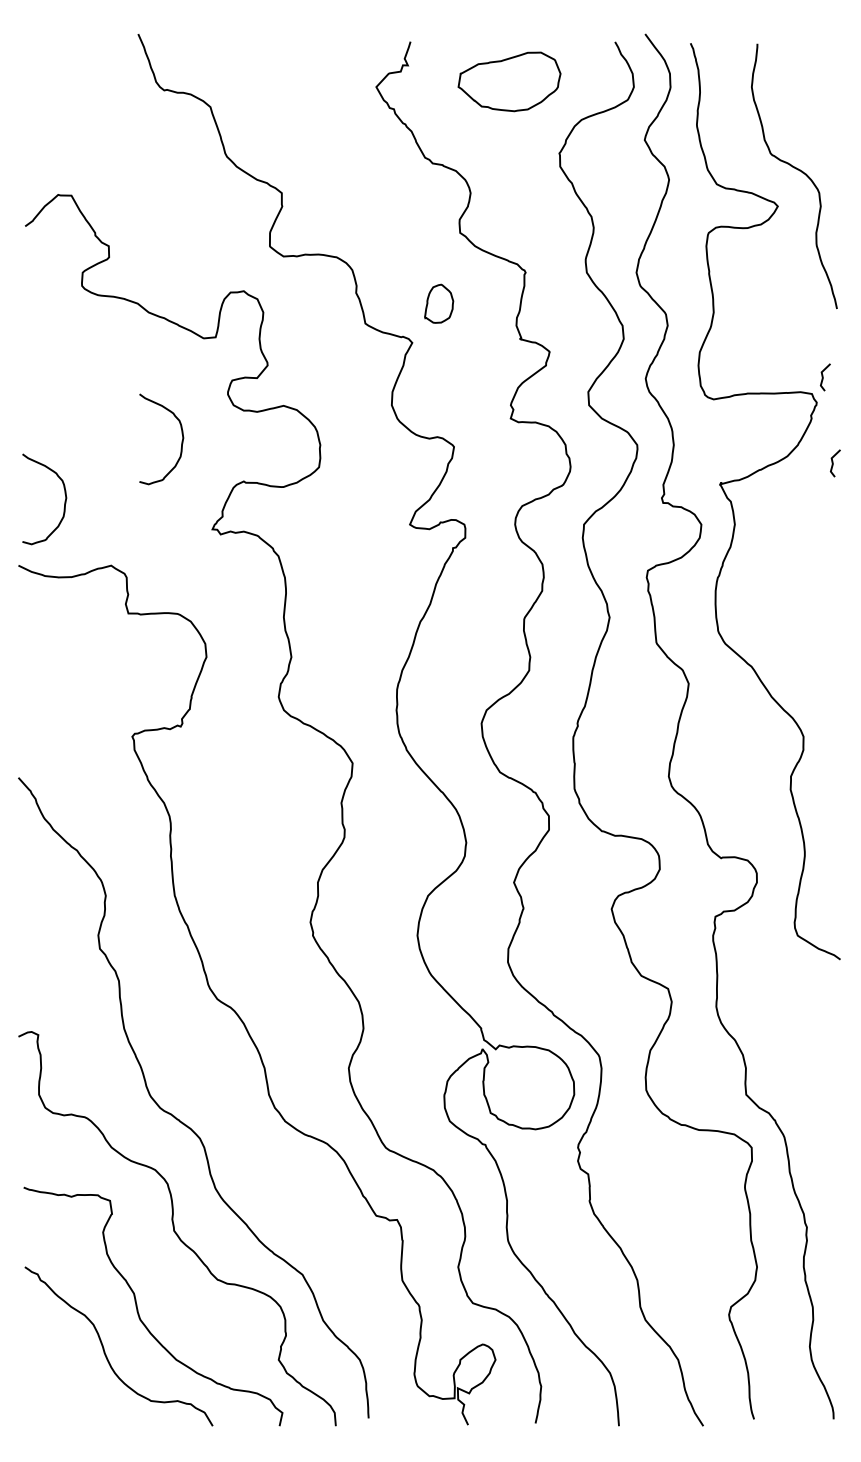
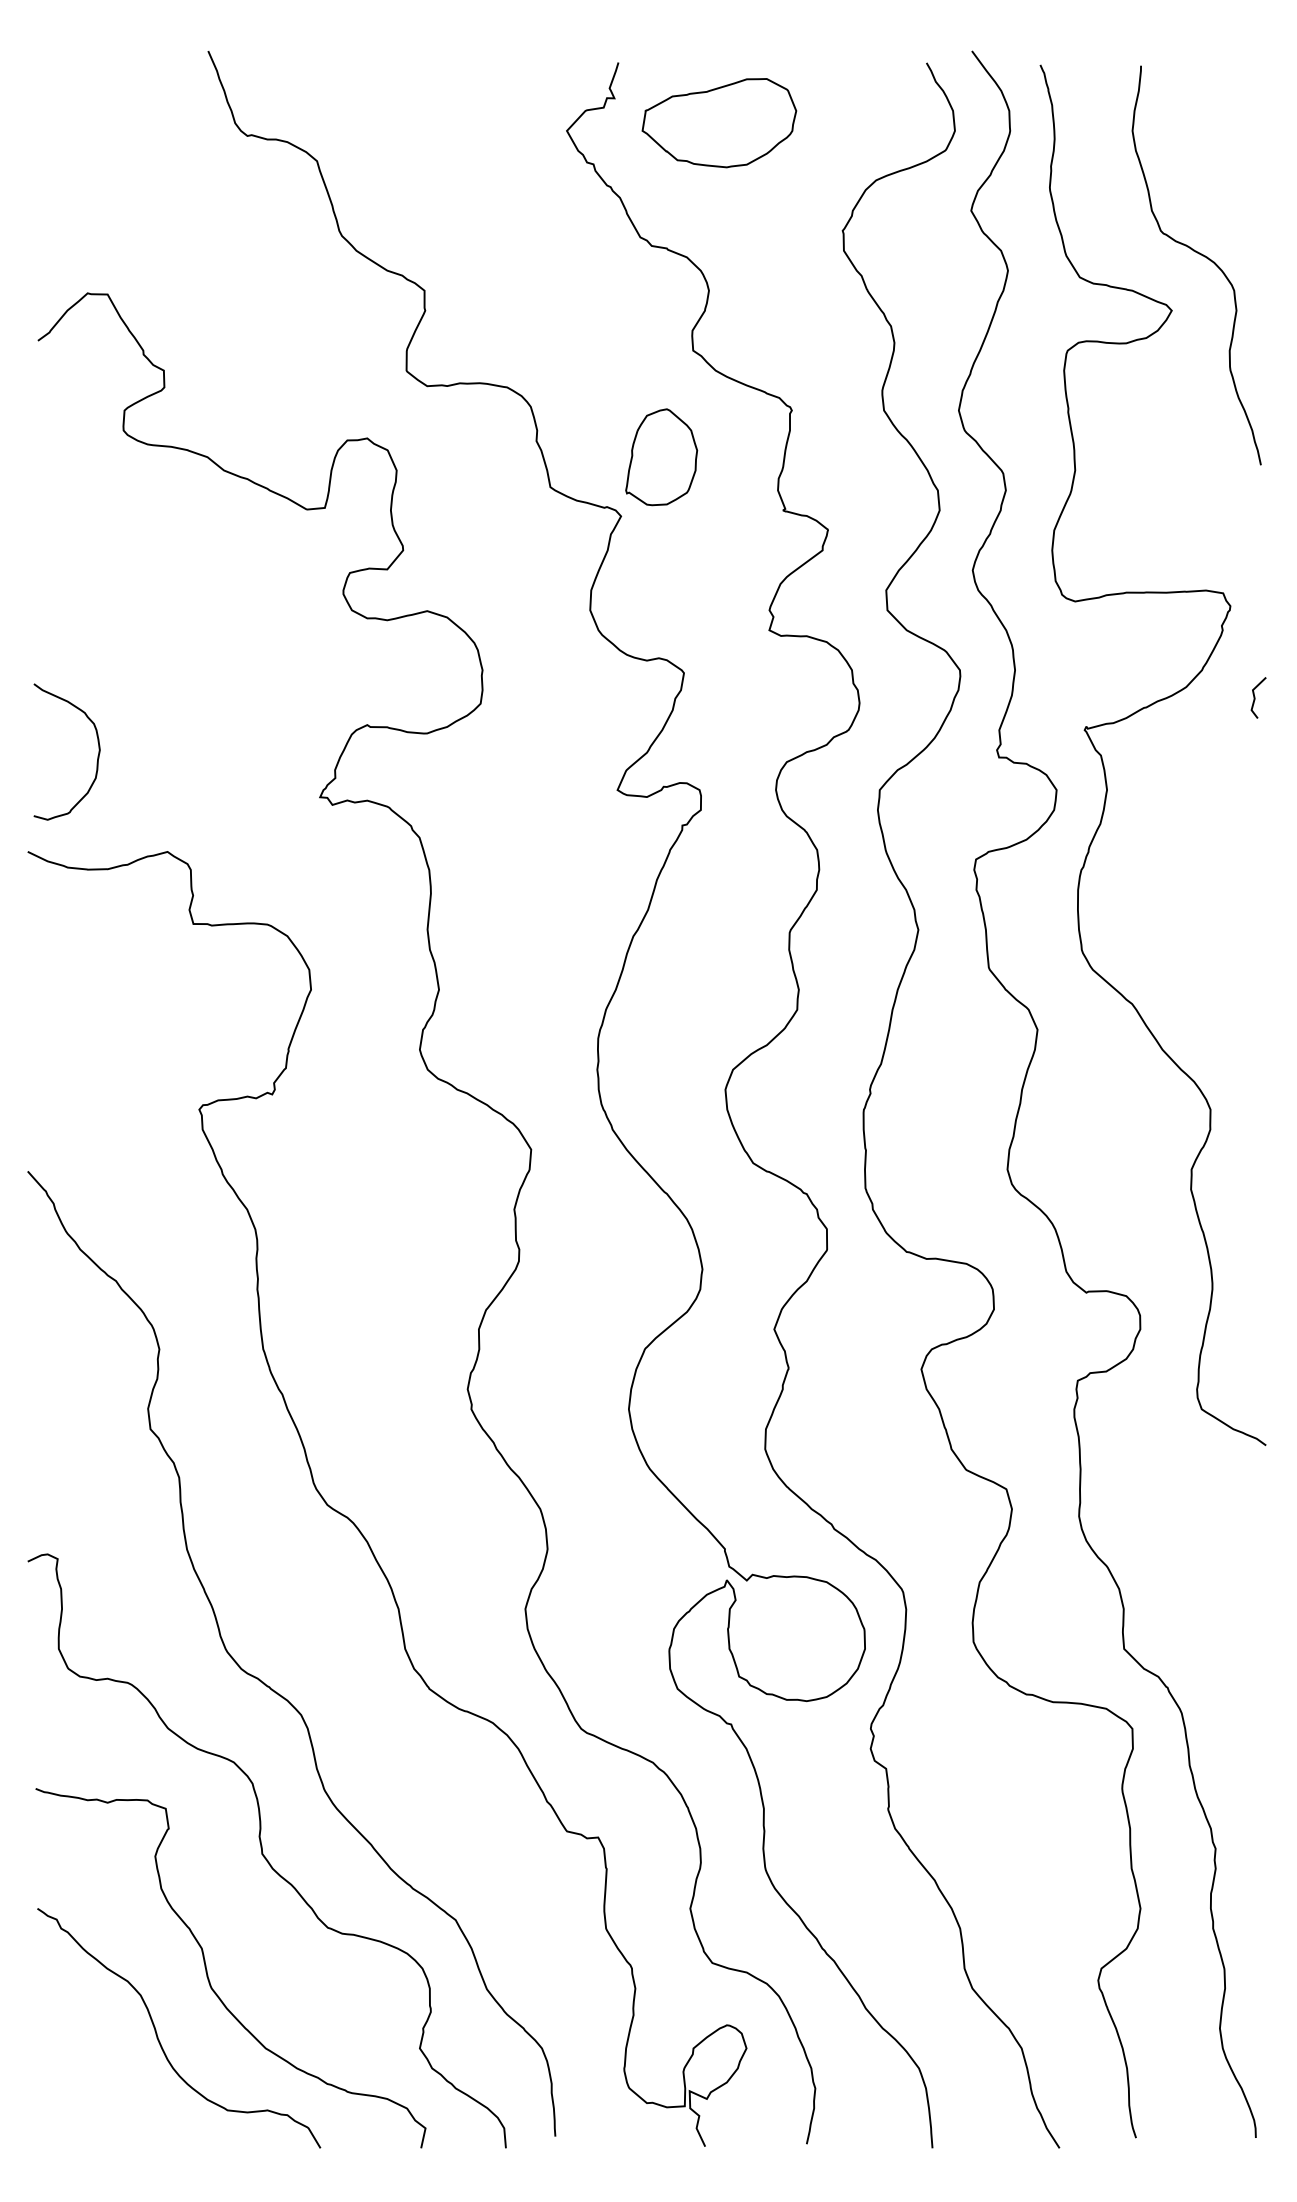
part: (509, 81) -> (719, 122), moved
part: (438, 303) -> (660, 456), size x1.67
line: (823, 377) -> (1240, 568), removed
curve: (181, 441) -> (273, 664), removed

